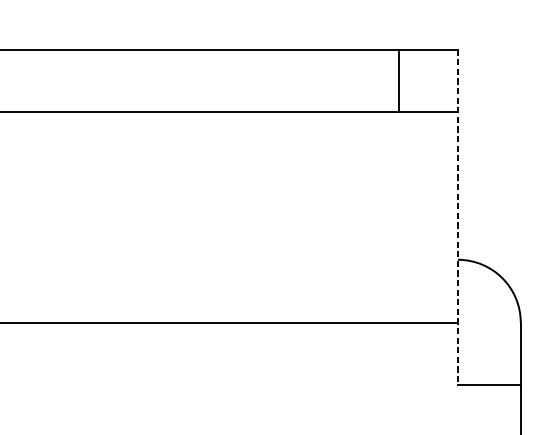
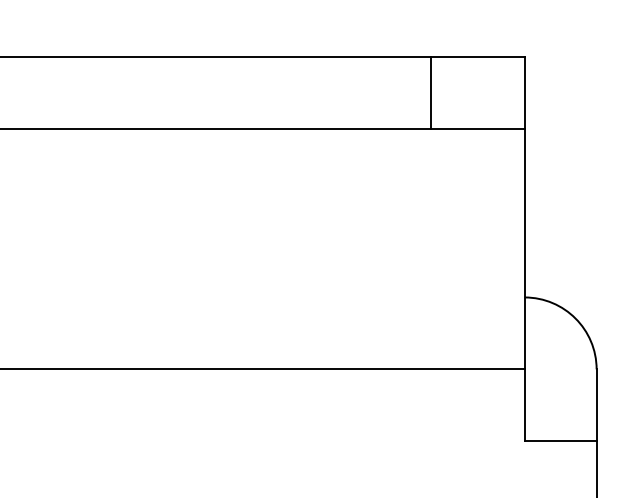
line: (398, 80) -> (430, 92), moved
line: (457, 217) -> (524, 249), dashed -> solid

